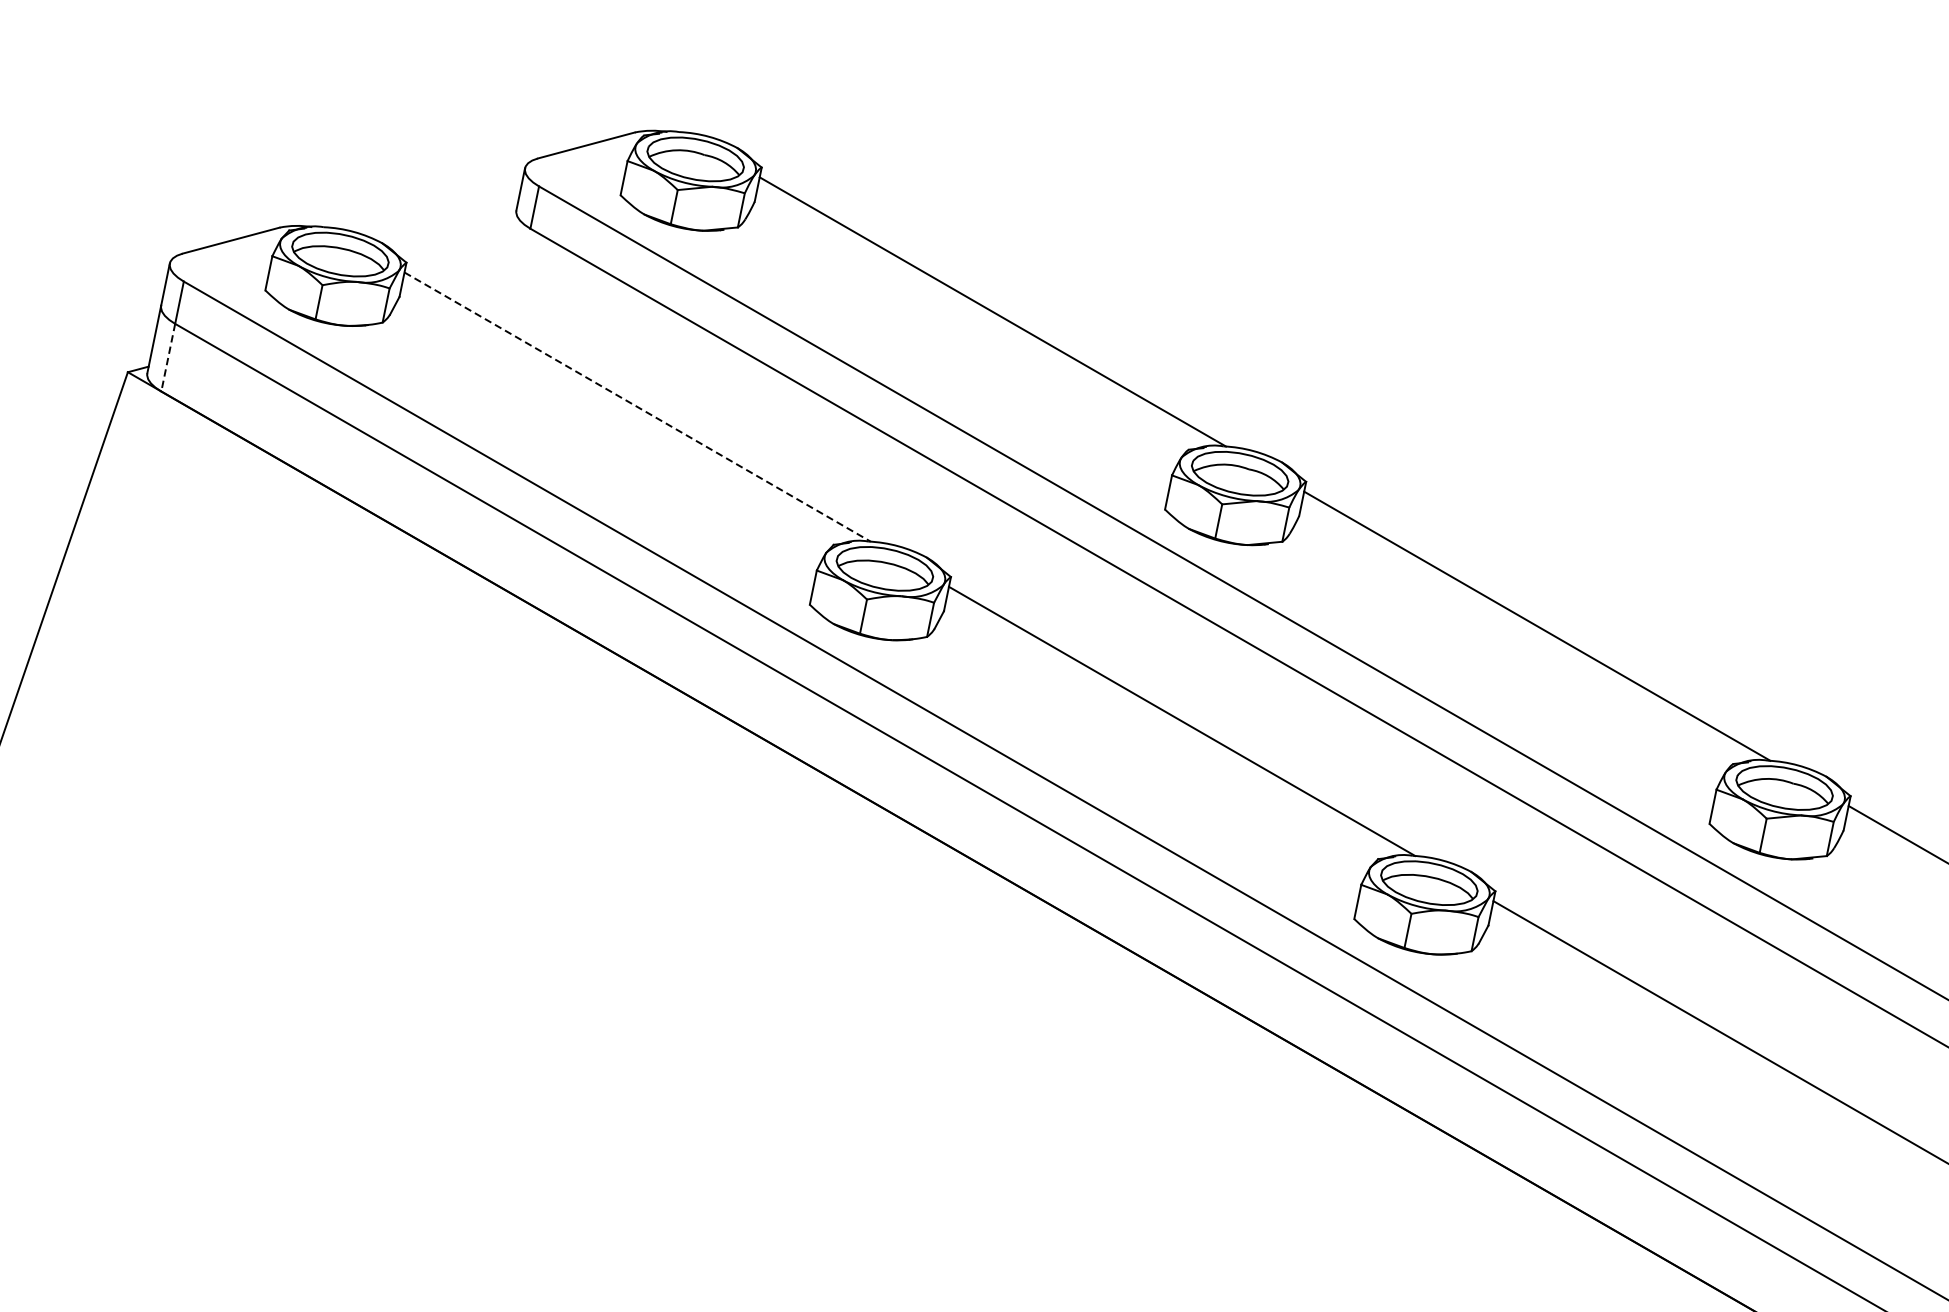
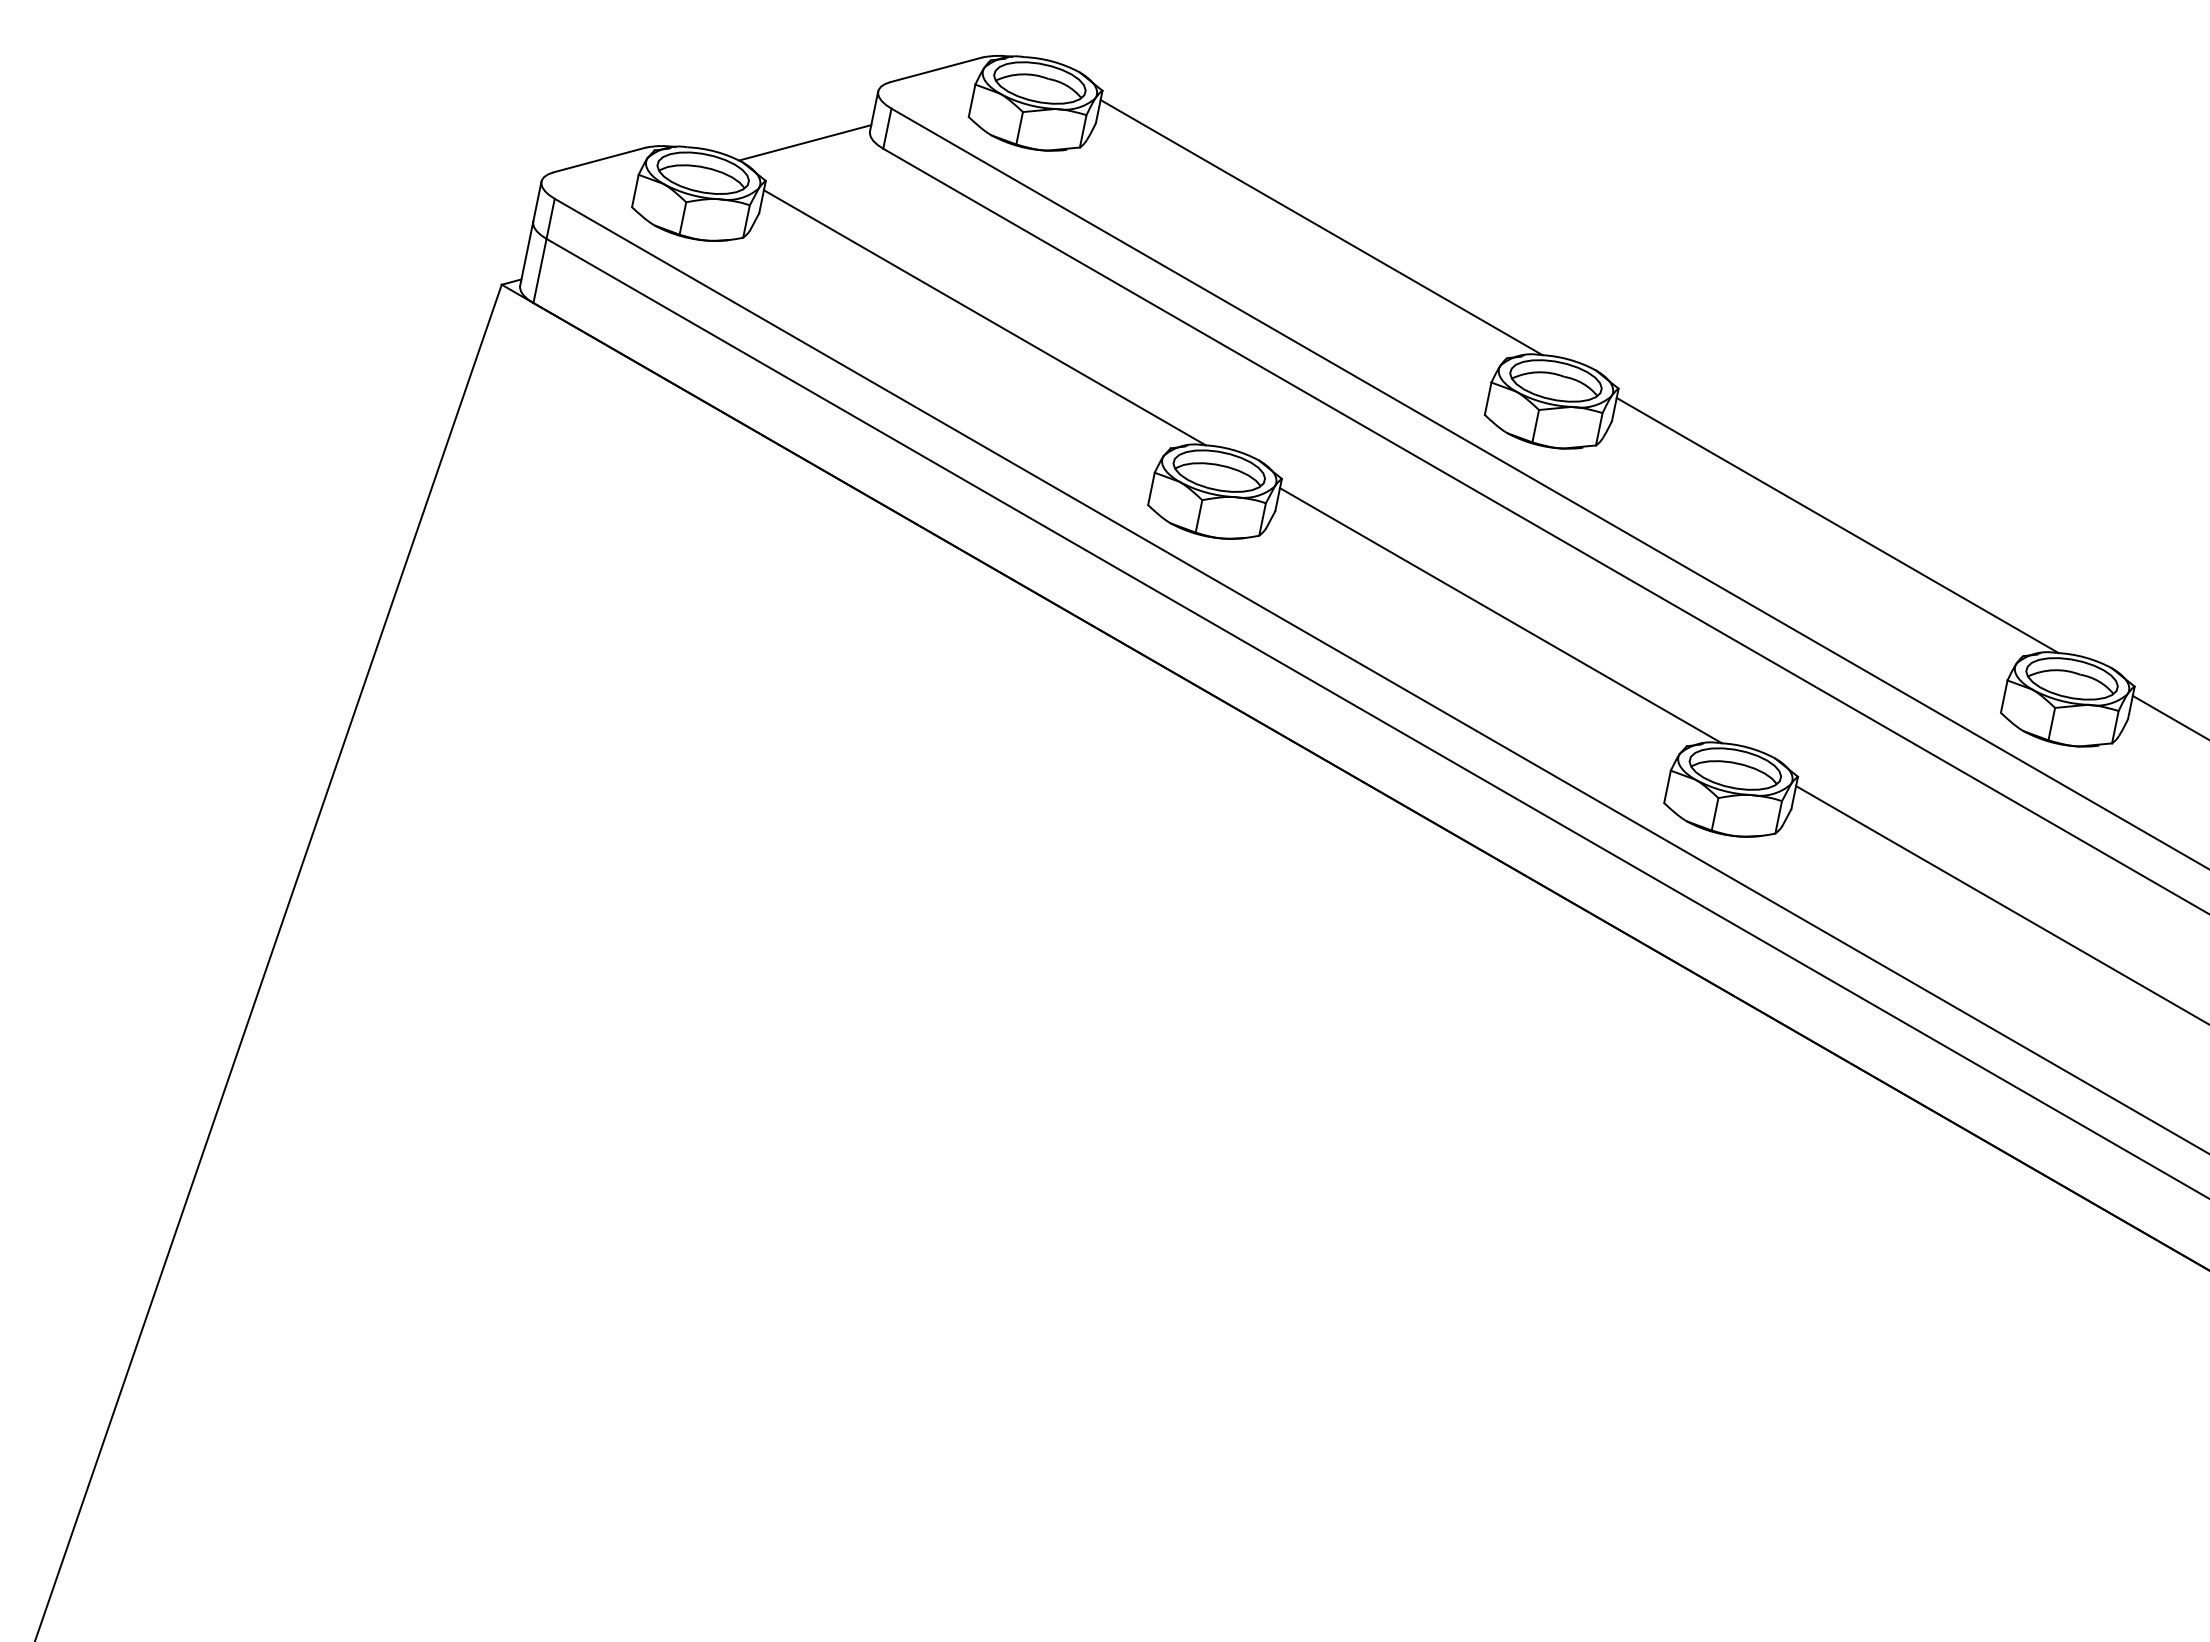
line: (448, 222) -> (805, 142), added
line: (168, 357) -> (540, 270), dashed -> solid
line: (638, 407) -> (985, 318), dashed -> solid

